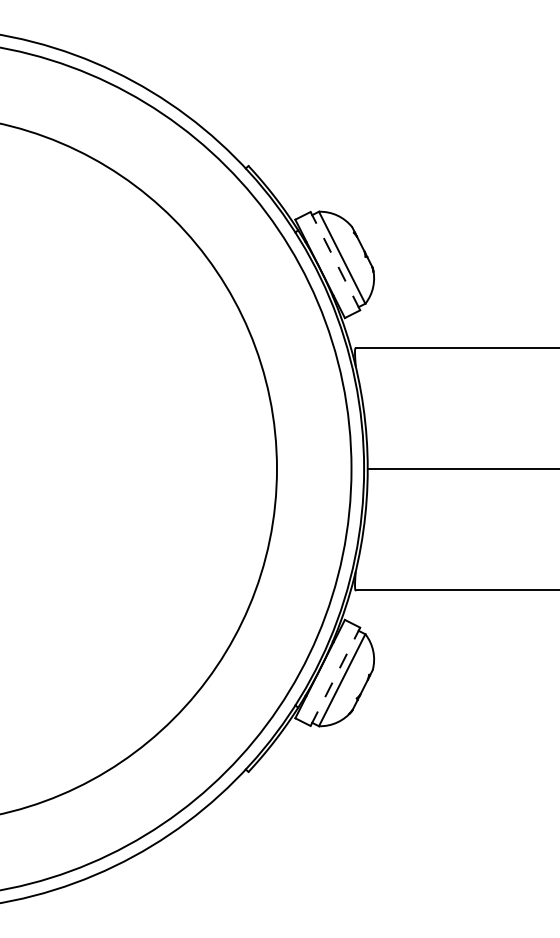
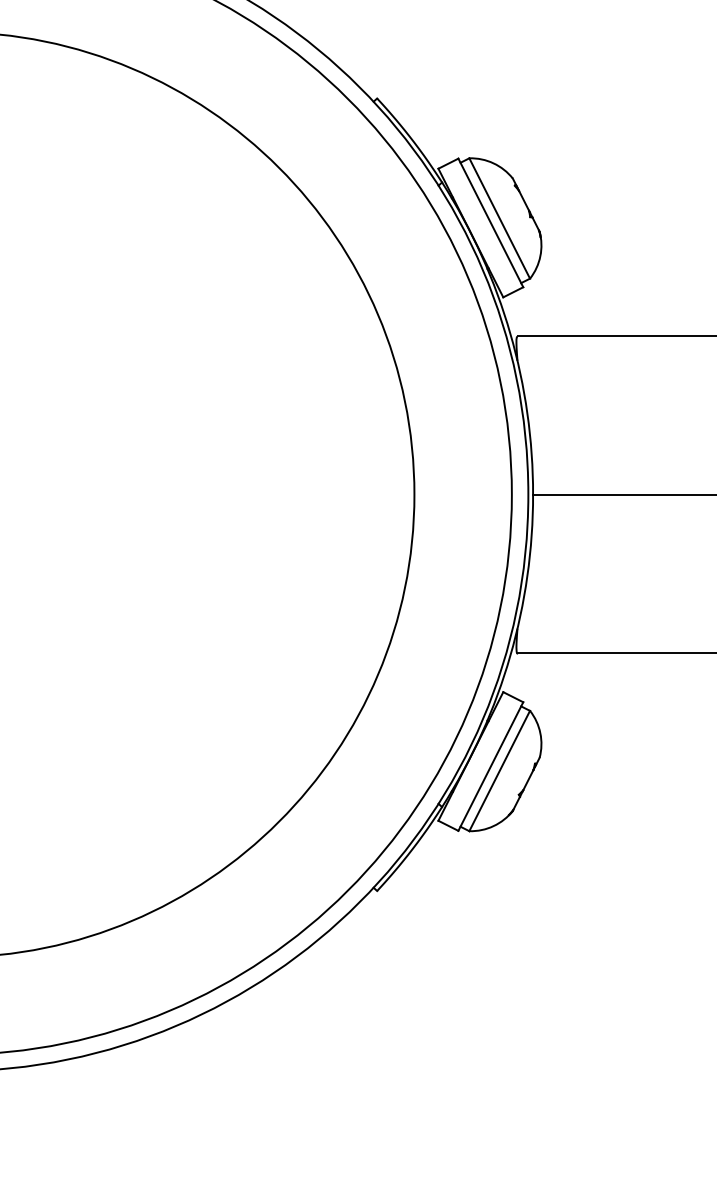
line: (335, 260) -> (490, 222), dashed -> solid
line: (335, 676) -> (490, 766), dashed -> solid

